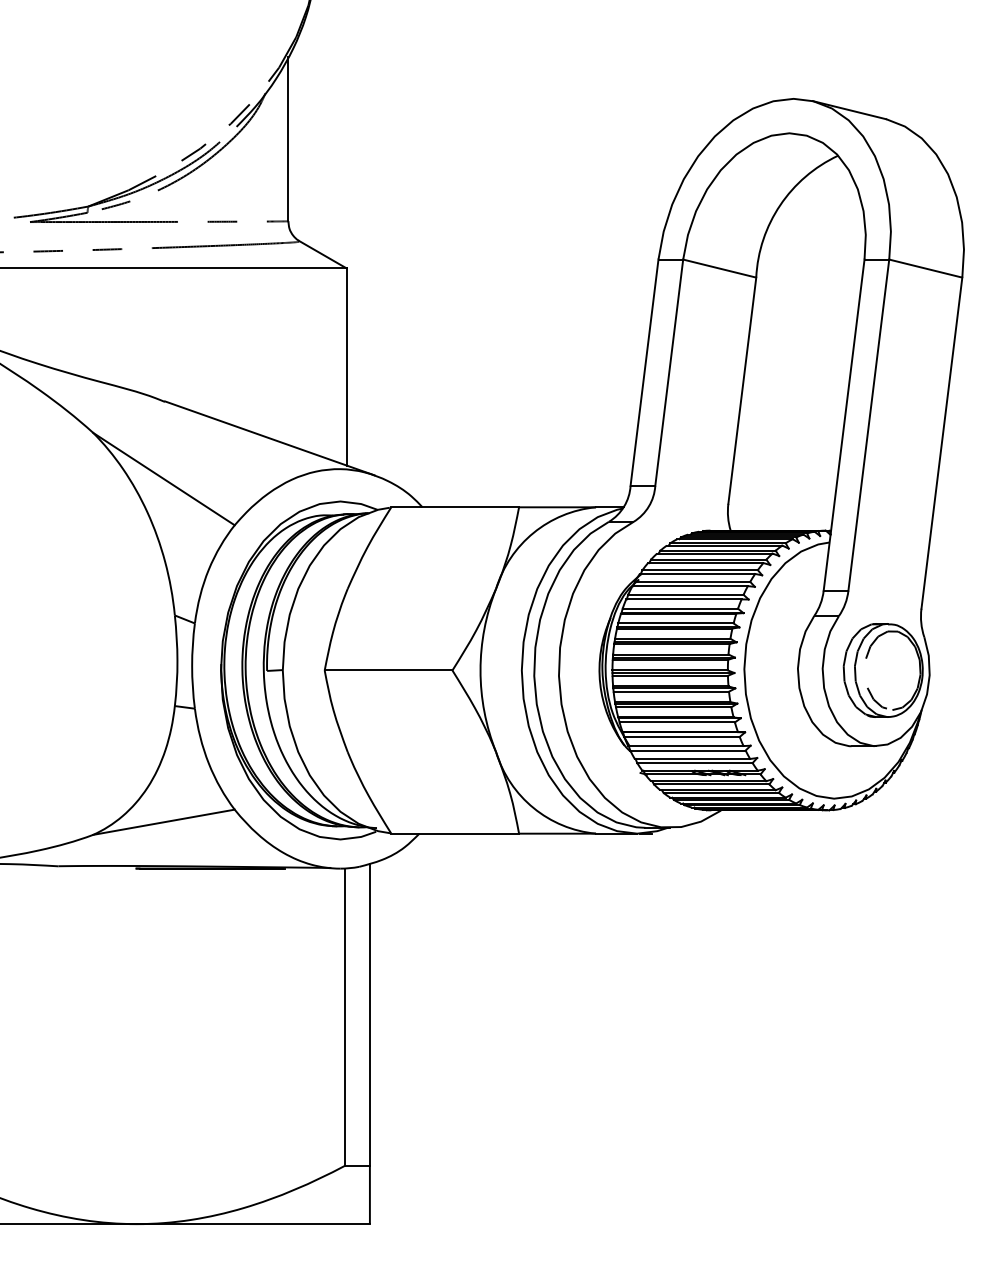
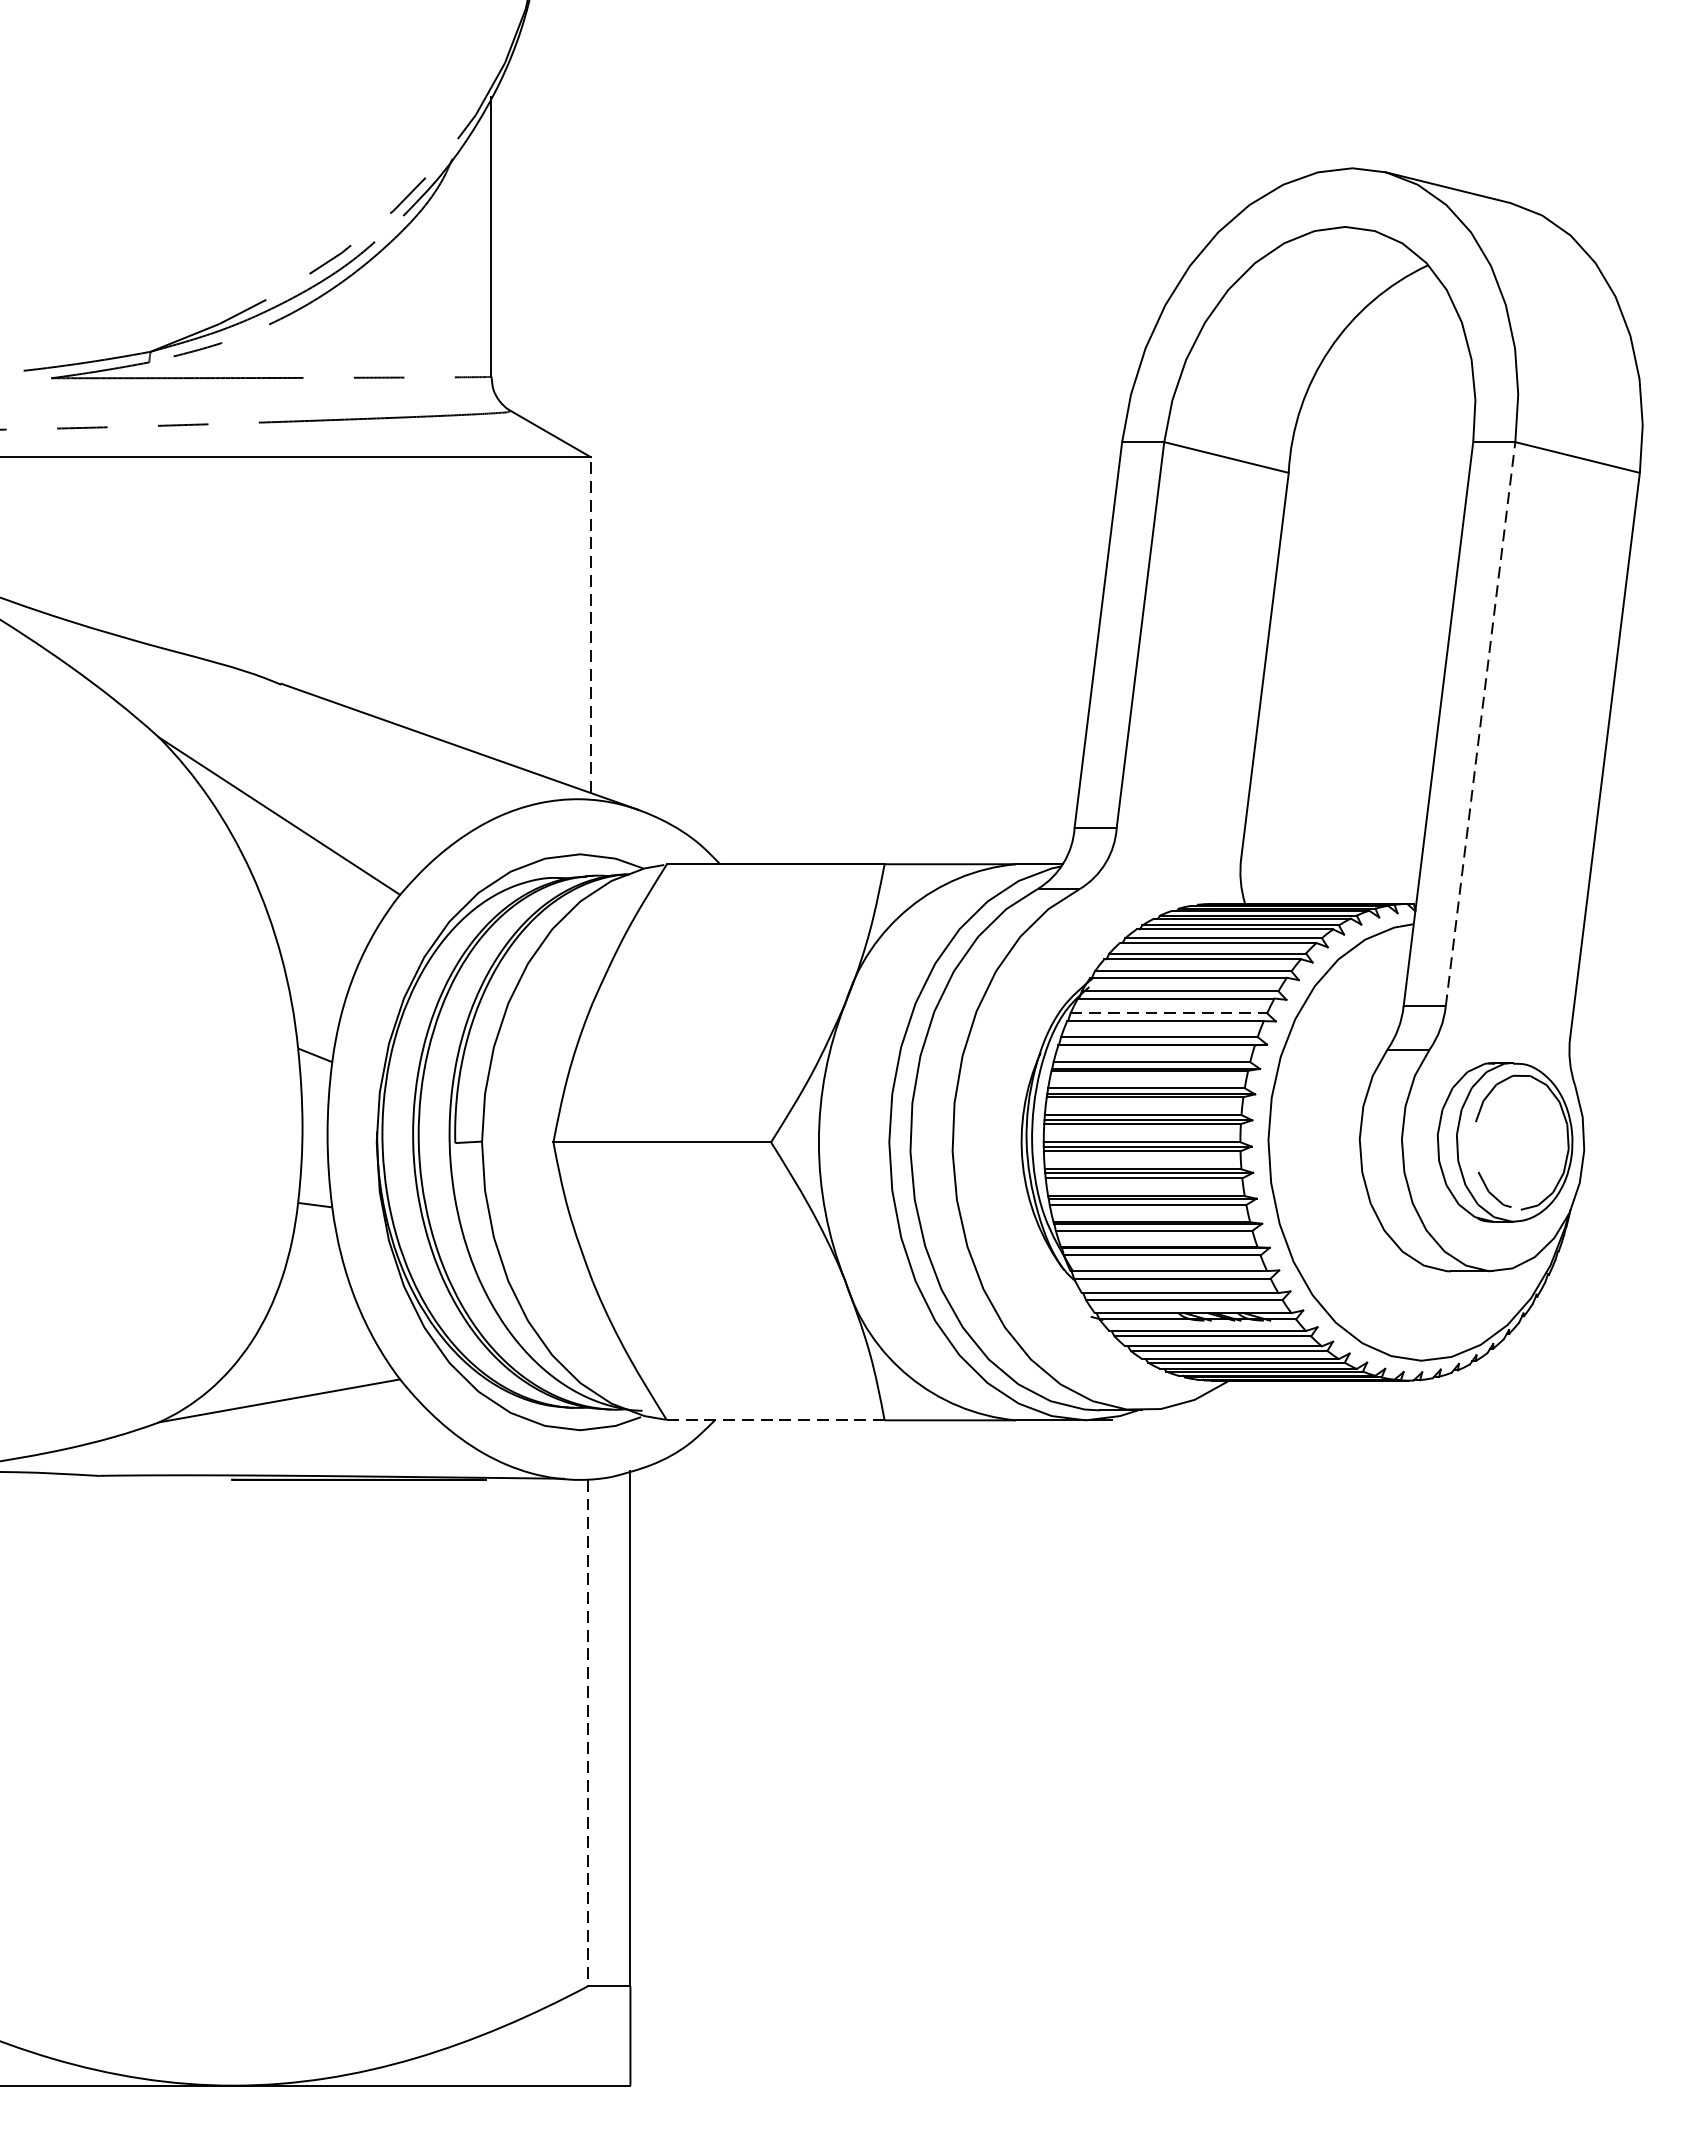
line: (346, 366) -> (590, 624), solid -> dashed
line: (868, 425) -> (1479, 724), solid -> dashed
line: (685, 594) -> (1168, 1012), solid -> dashed
line: (455, 833) -> (776, 1420), solid -> dashed
line: (344, 1017) -> (587, 1733), solid -> dashed

